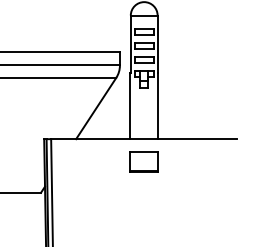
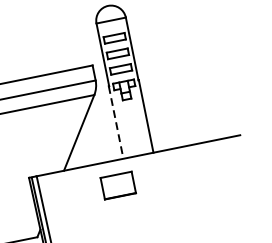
line: (130, 106) -> (116, 123), solid -> dashed
part: (143, 161) -> (117, 185), moved

